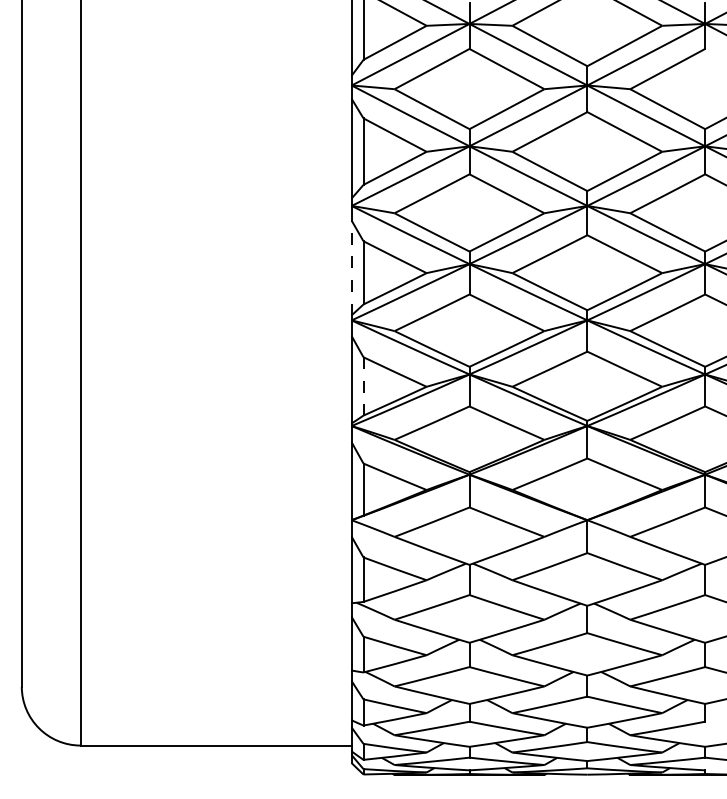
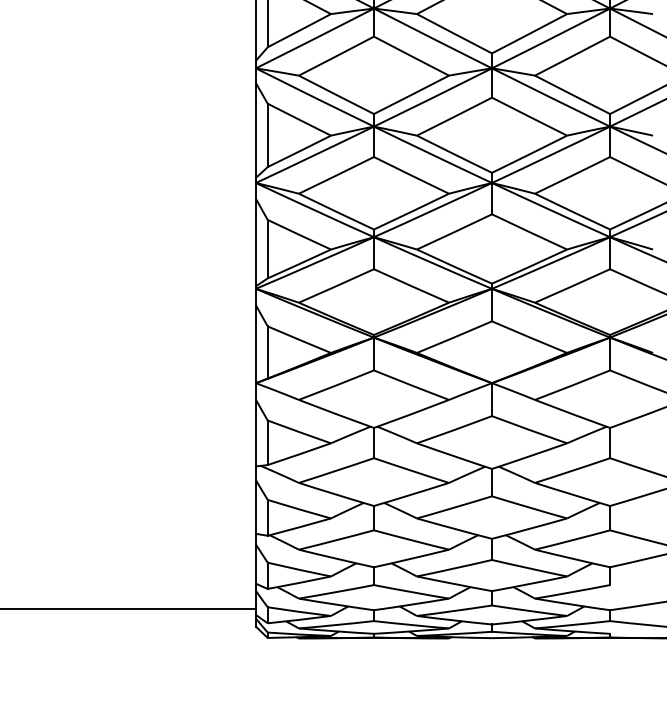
line: (351, 267) -> (255, 130), dashed -> solid
line: (363, 386) -> (267, 249), dashed -> solid

